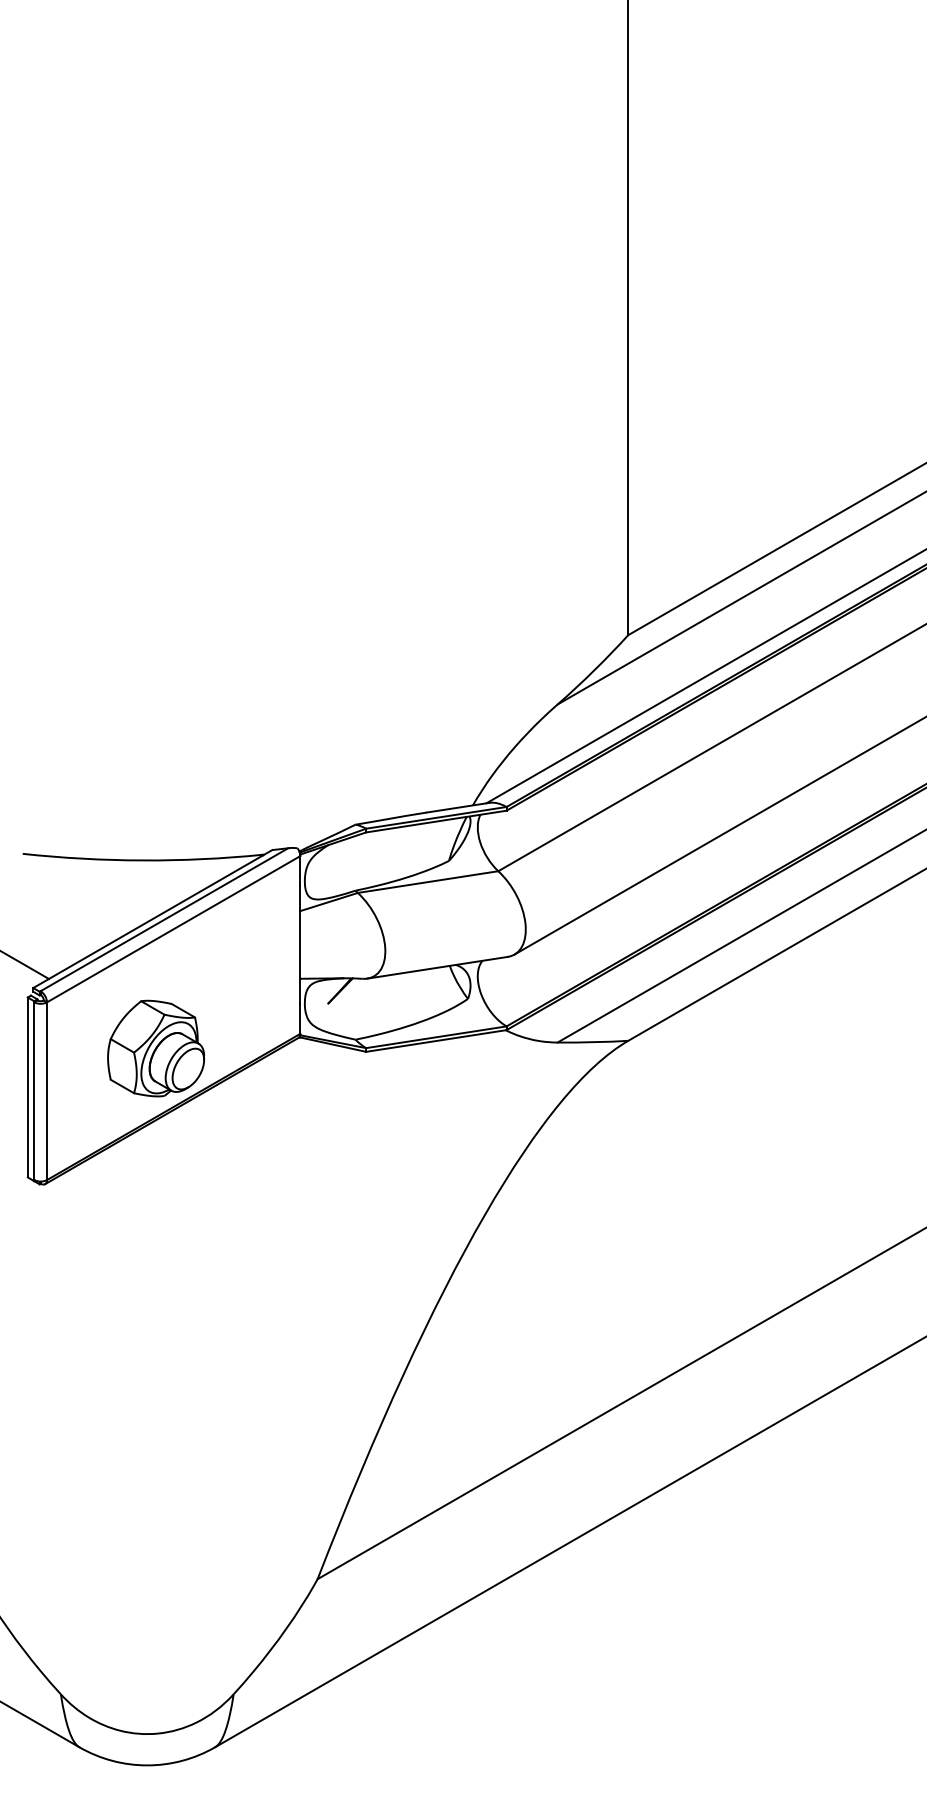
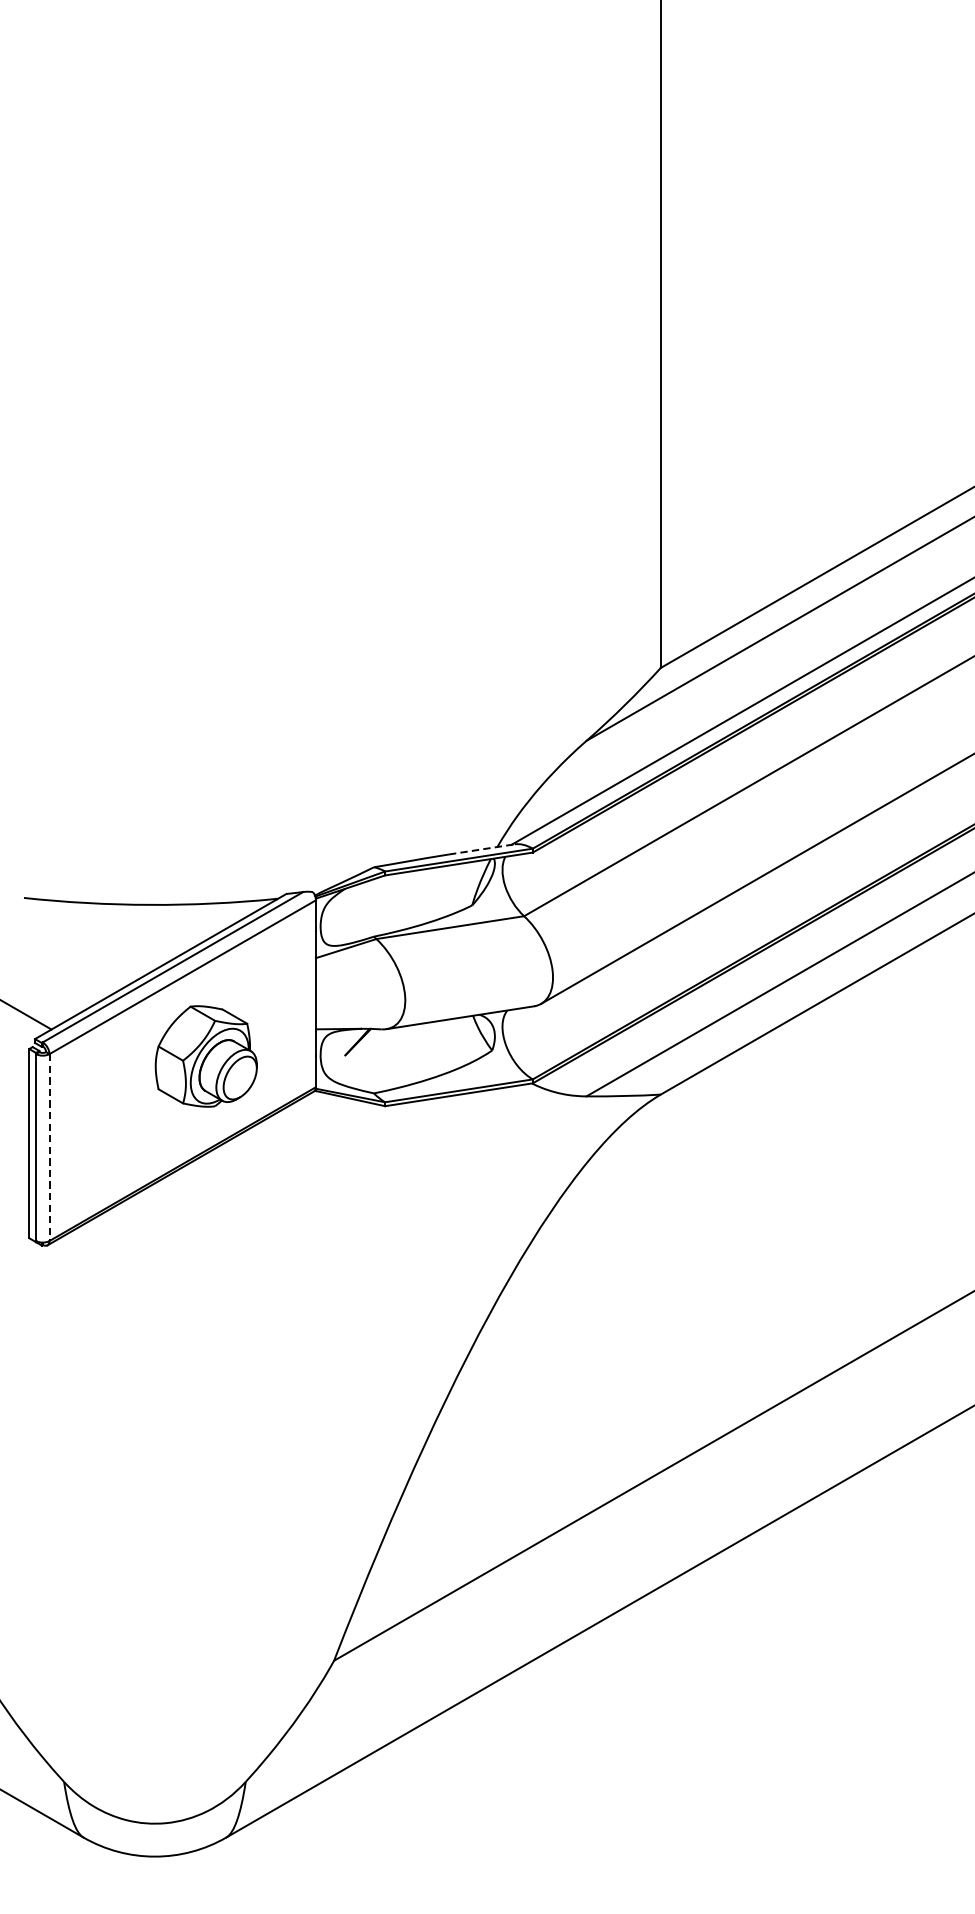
line: (458, 807) -> (482, 849), solid -> dashed
part: (156, 1048) -> (206, 1056), moved
line: (47, 1091) -> (49, 1147), solid -> dashed

